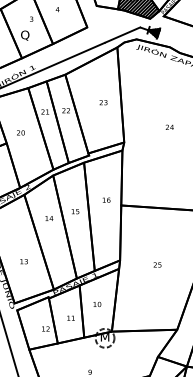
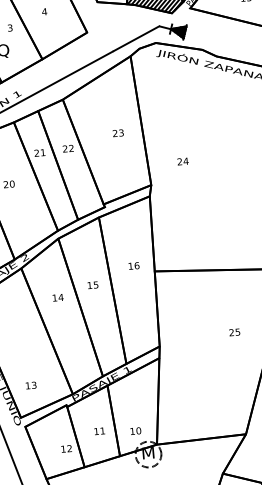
text: (169, 126) -> (182, 160), moved
text: (23, 261) -> (30, 385), moved
text: (157, 264) -> (234, 331), moved
text: (97, 303) -> (135, 429), moved

